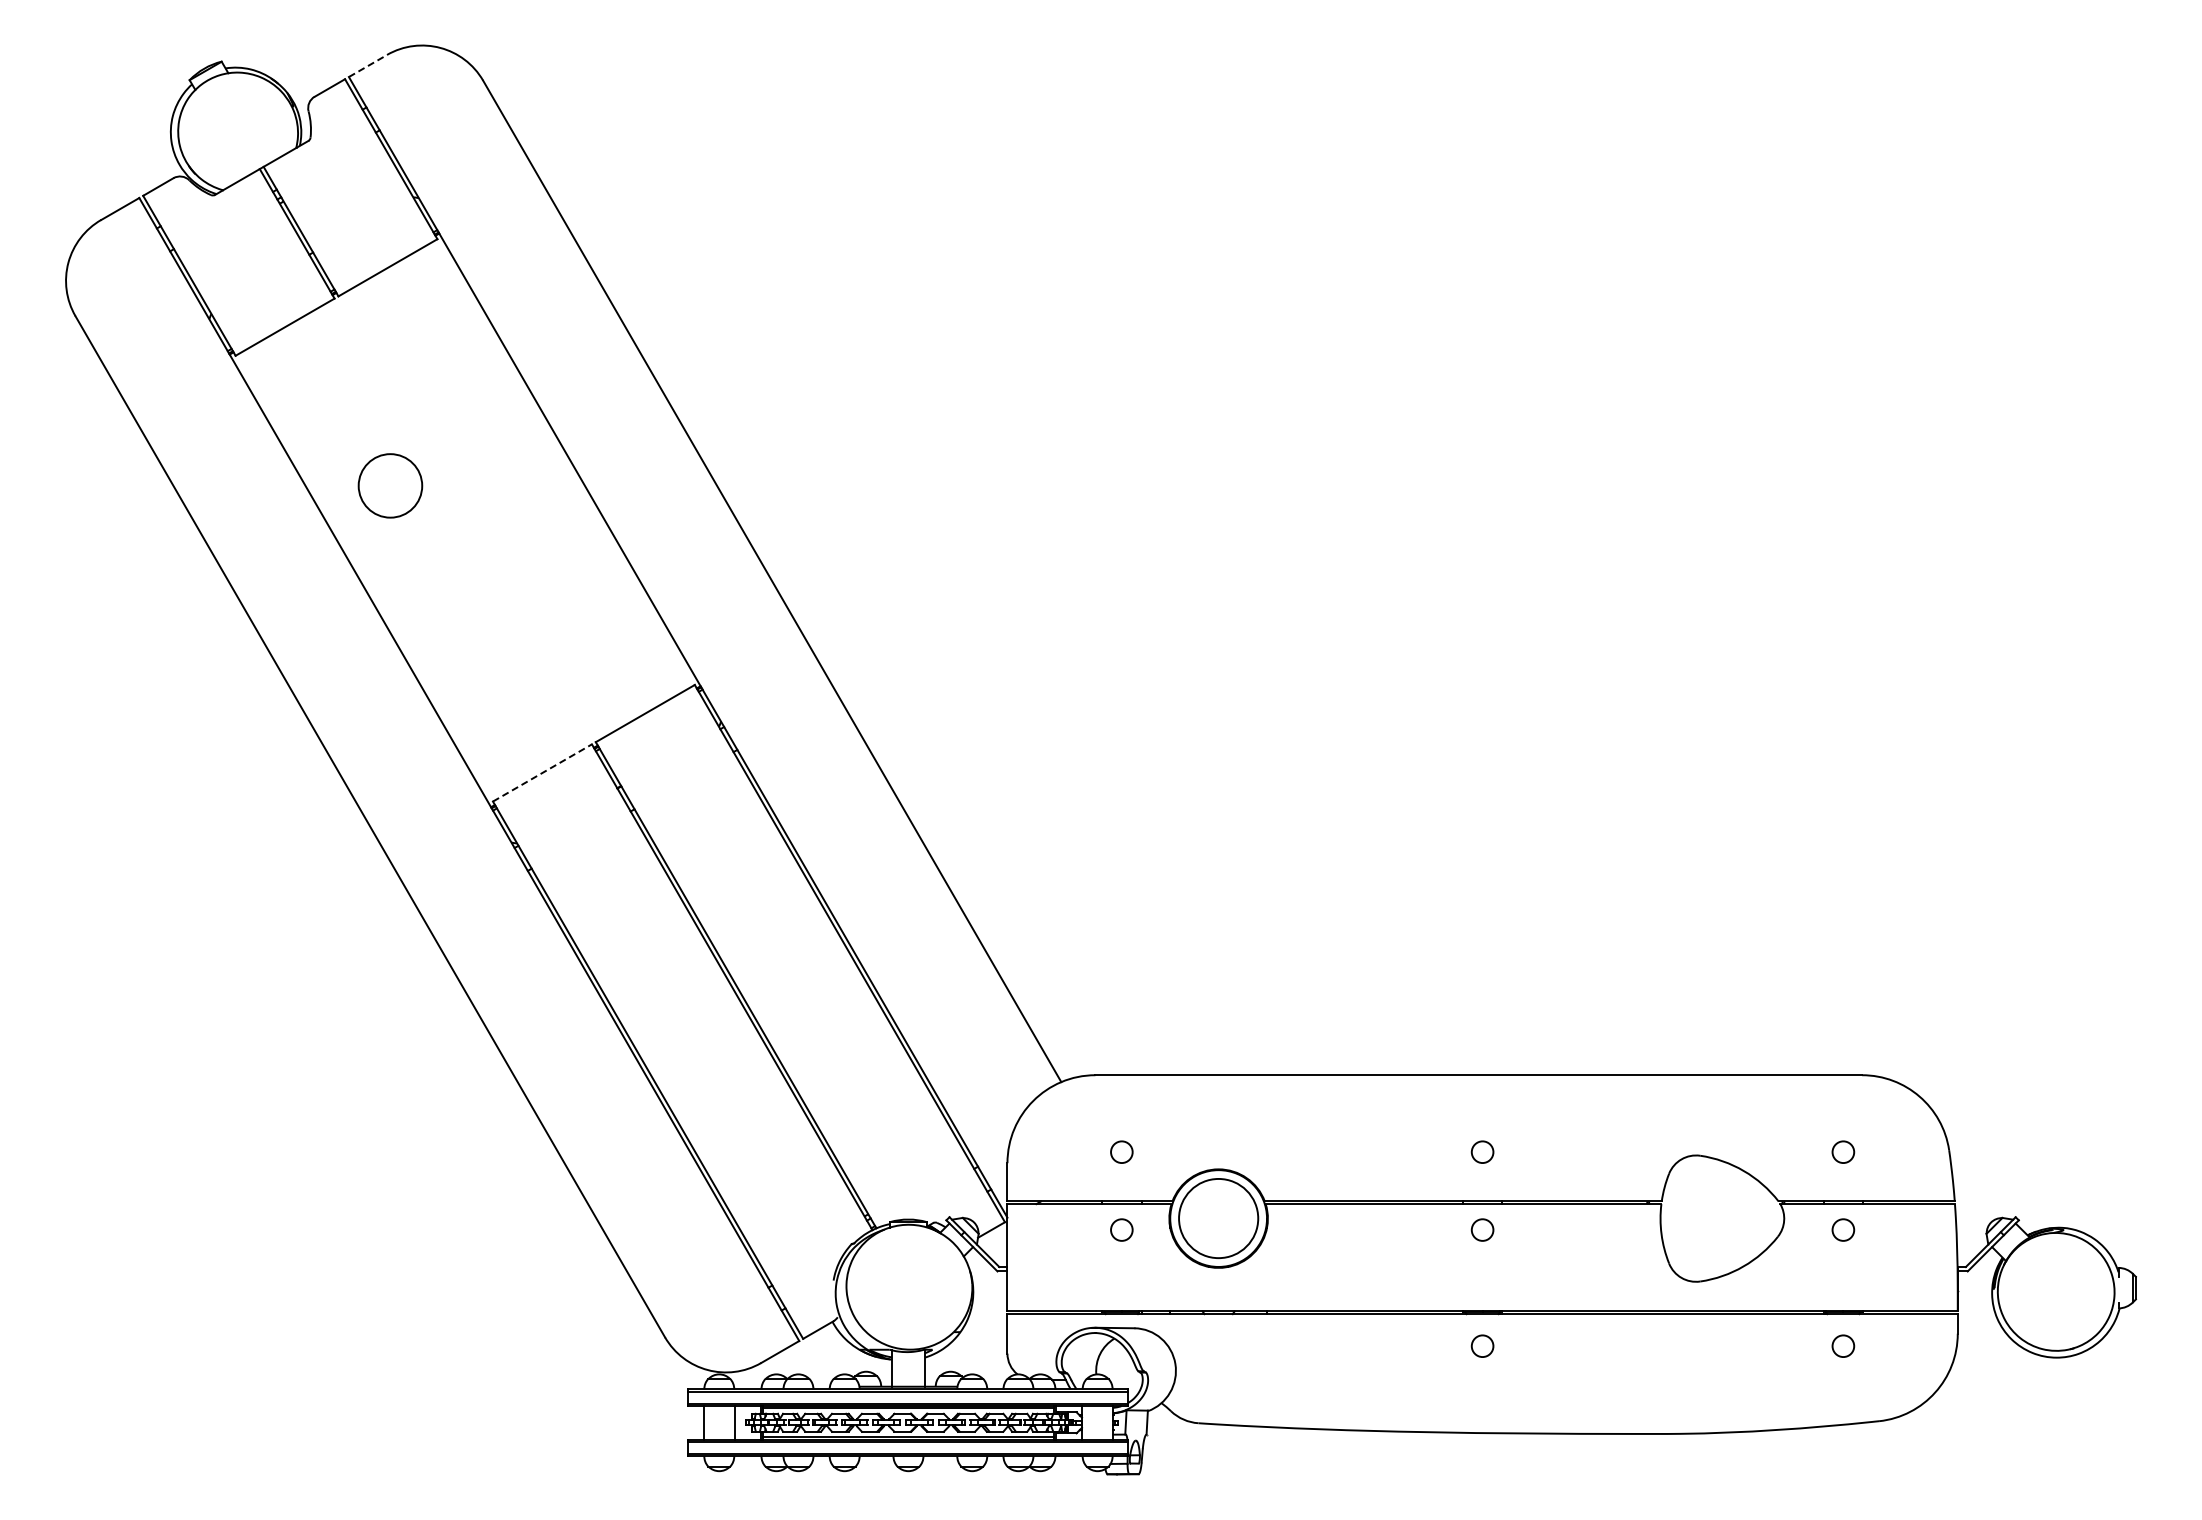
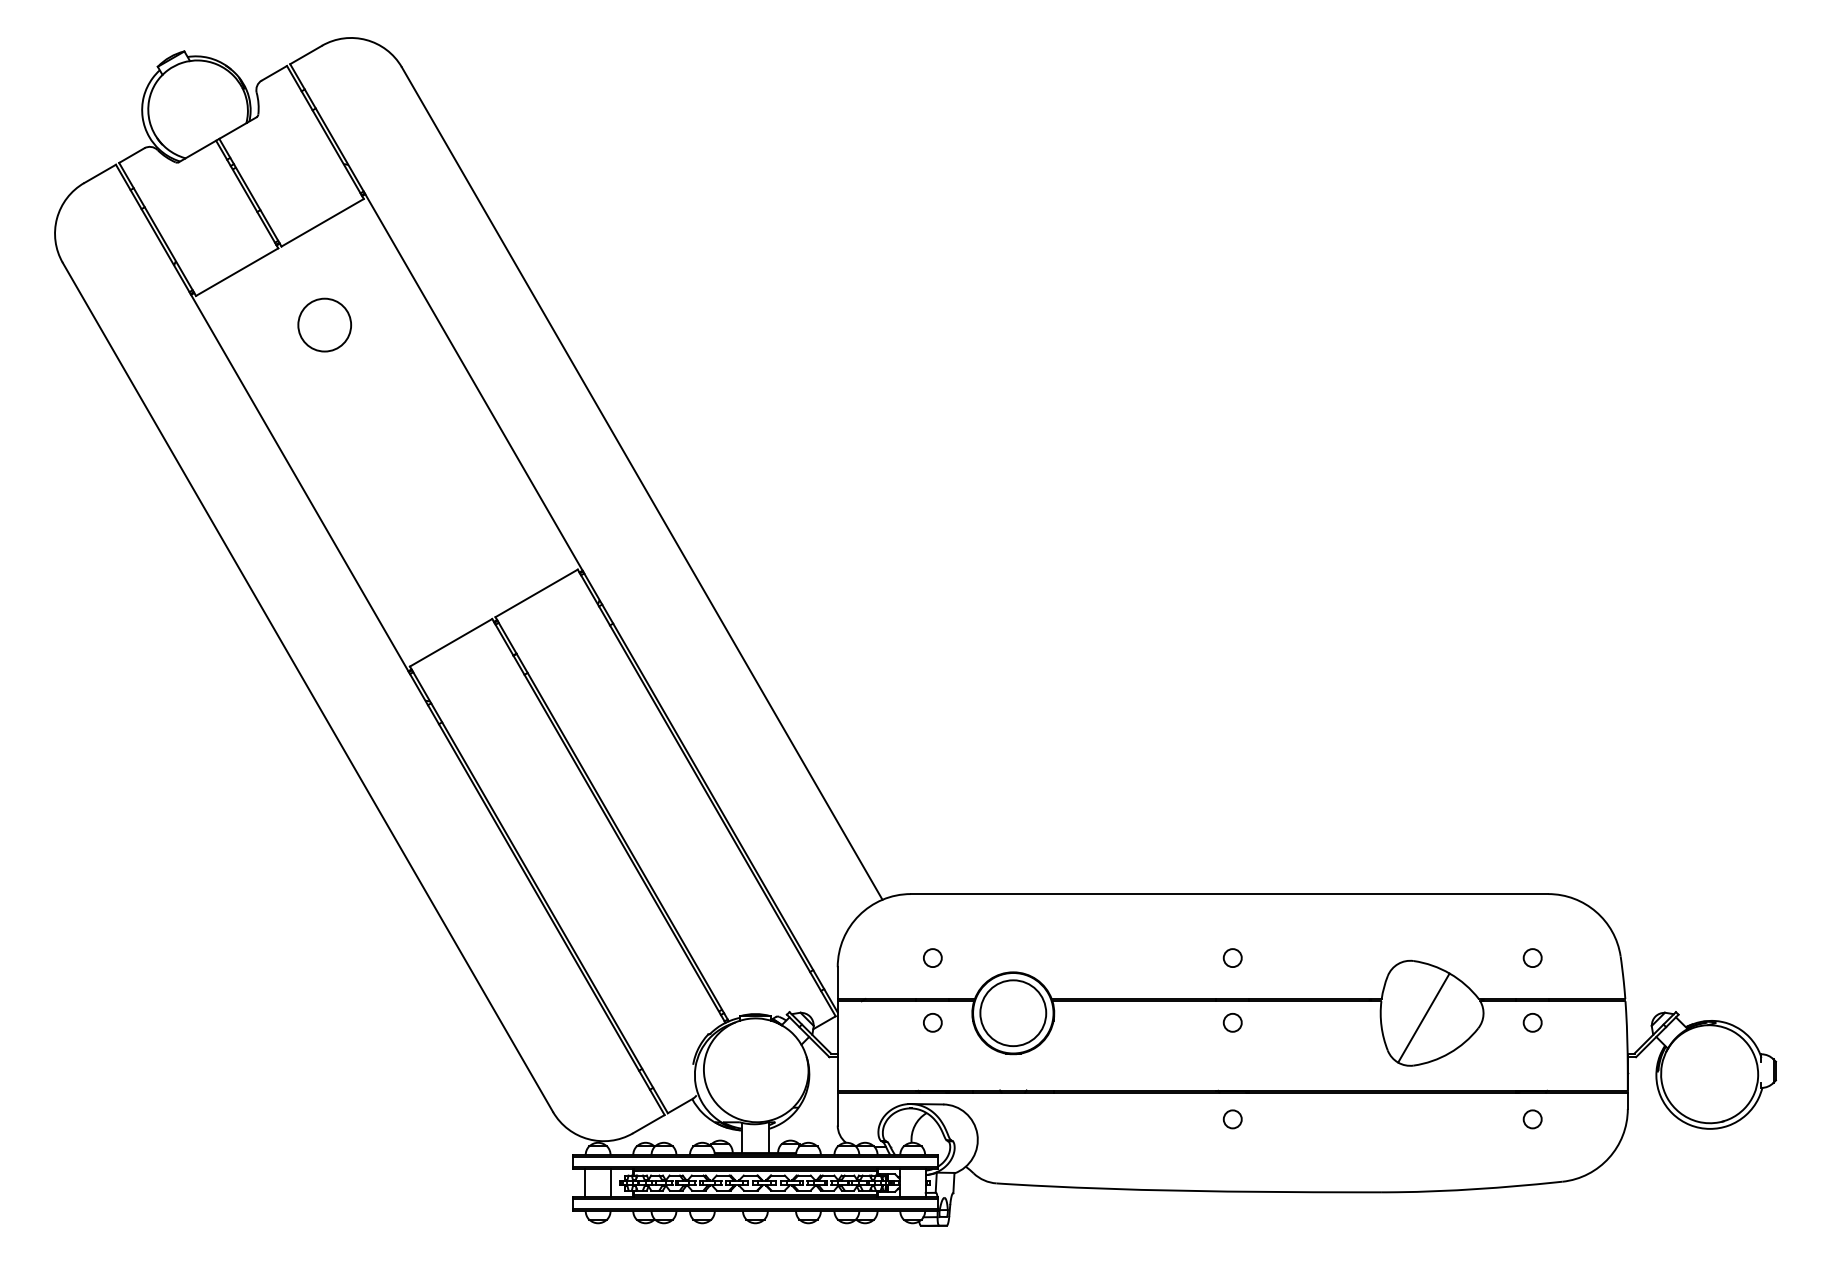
line: (367, 66) -> (305, 55), dashed -> solid
circle: (390, 485) -> (324, 324), moved
line: (542, 772) -> (451, 642), dashed -> solid
line: (1712, 1223) -> (1423, 1017), added

